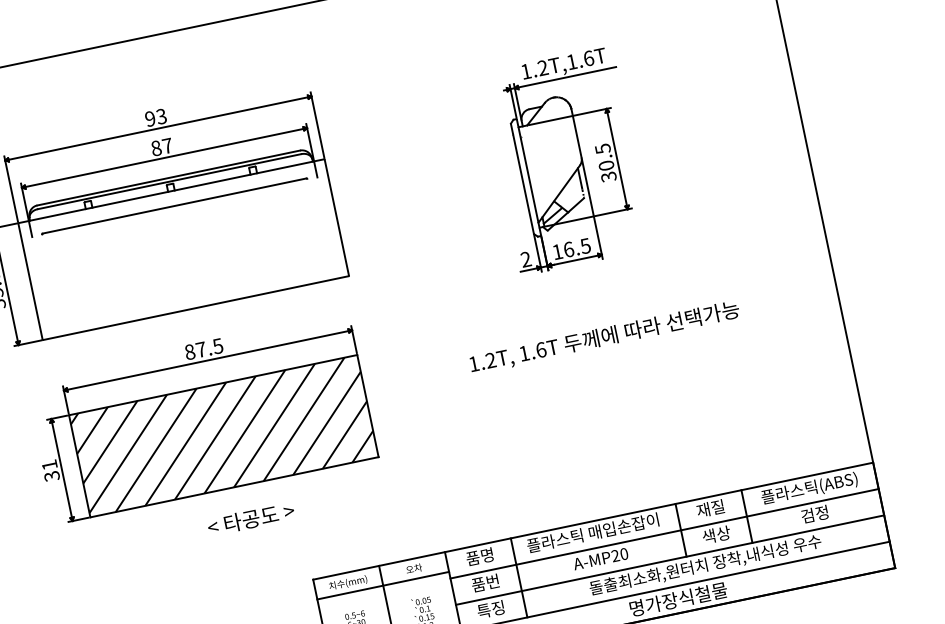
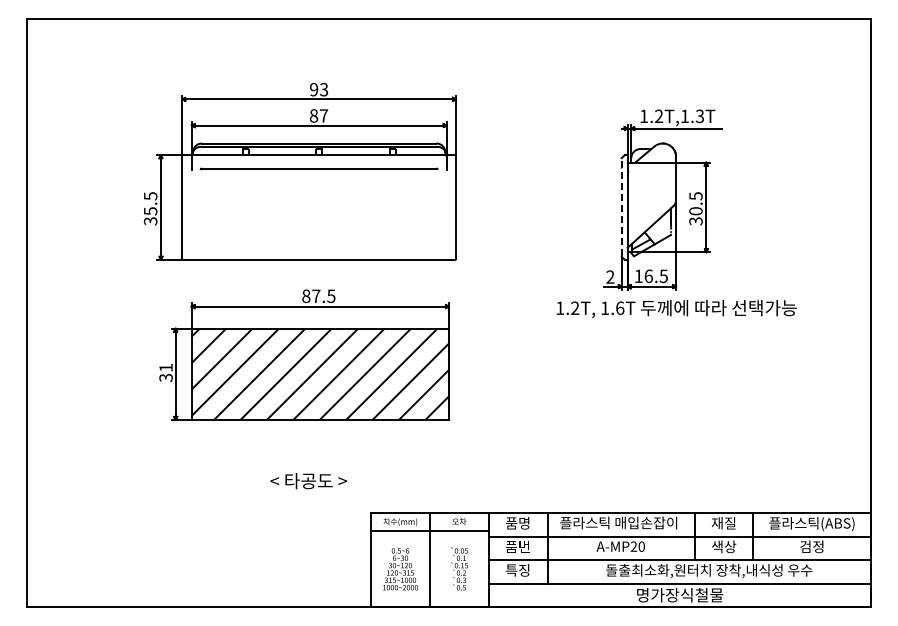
text: (588, 58) -> (699, 116), 1.2T,1.6T -> 1.2T,1.3T
line: (521, 177) -> (621, 206), solid -> dashed
text: (604, 338) -> (676, 309), moved
text: (250, 519) -> (308, 481), moved

